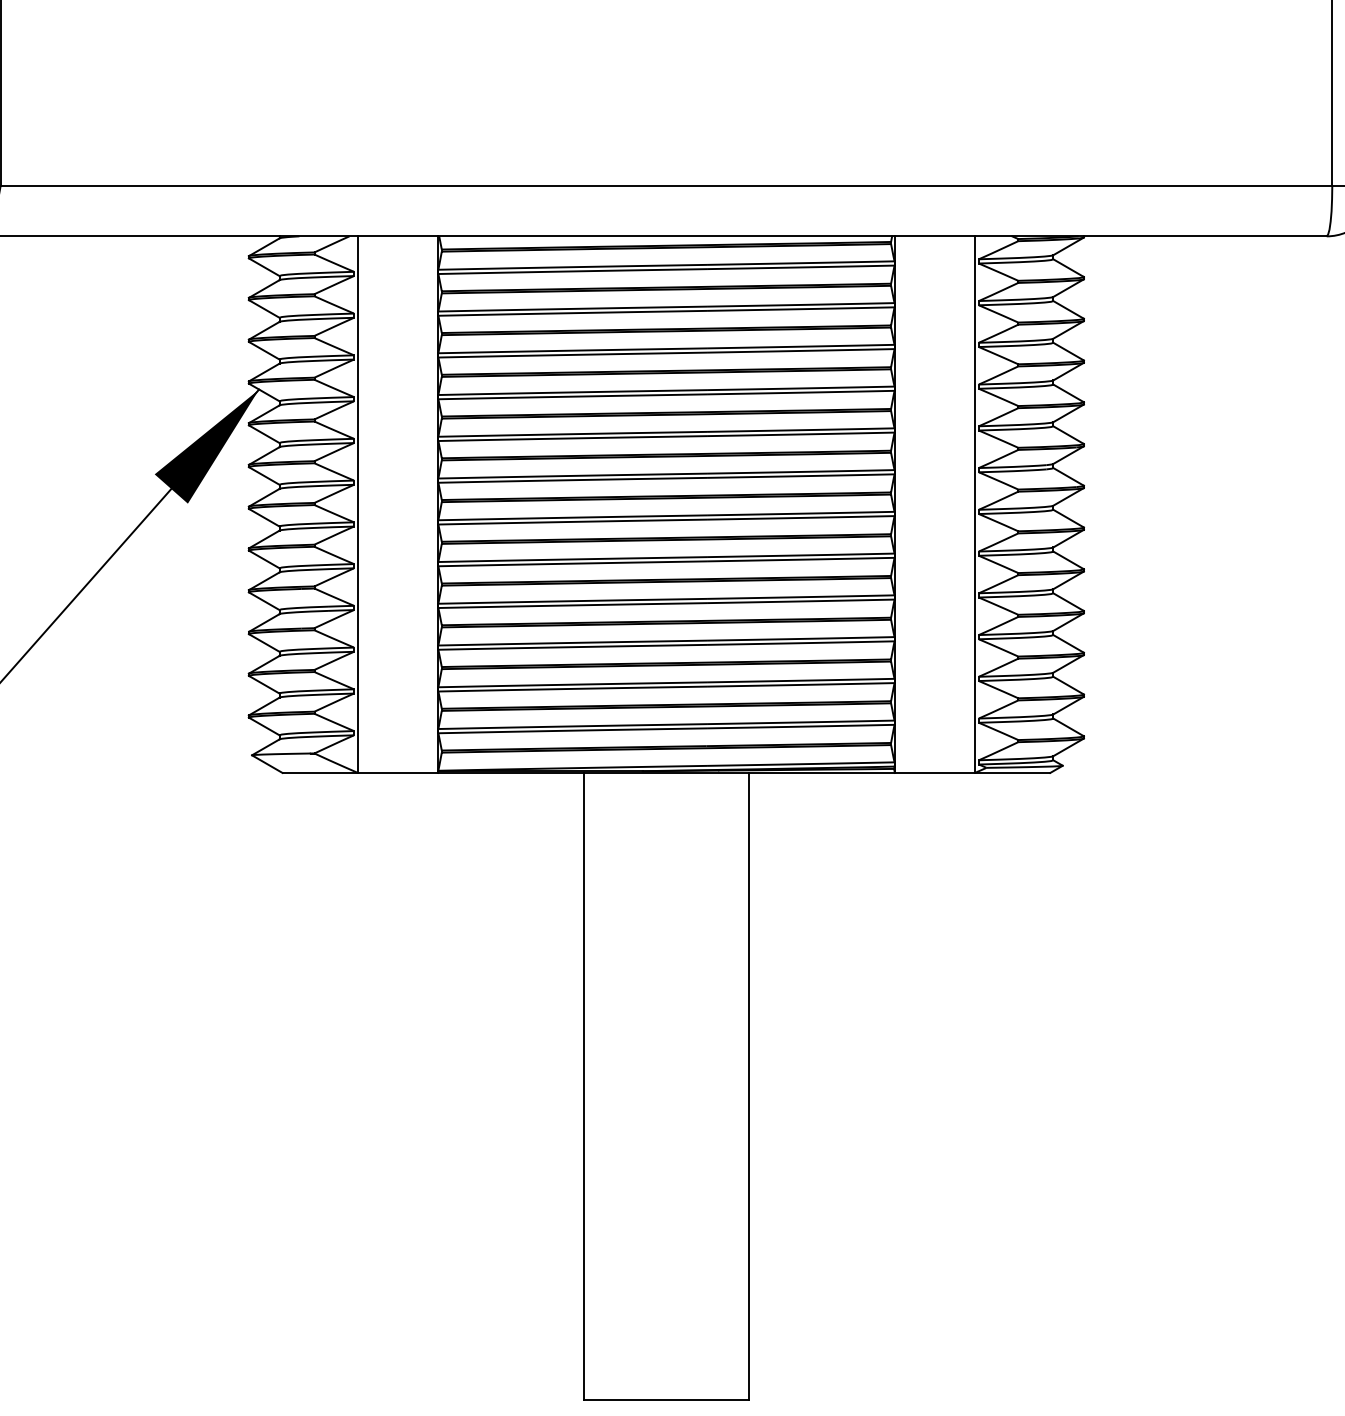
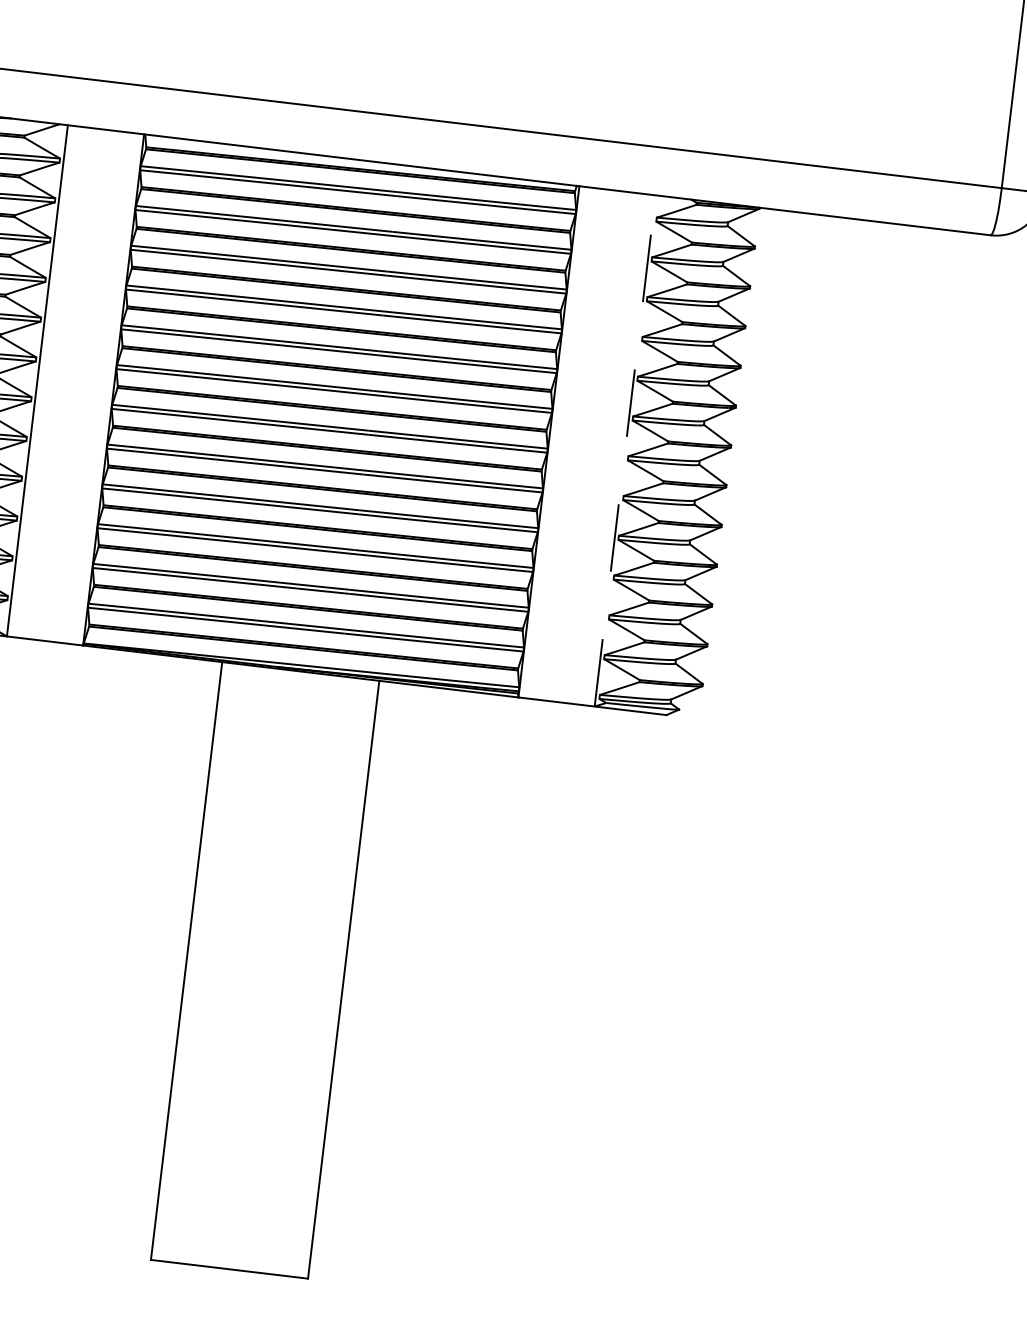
line: (974, 504) -> (624, 450), solid -> dashed

